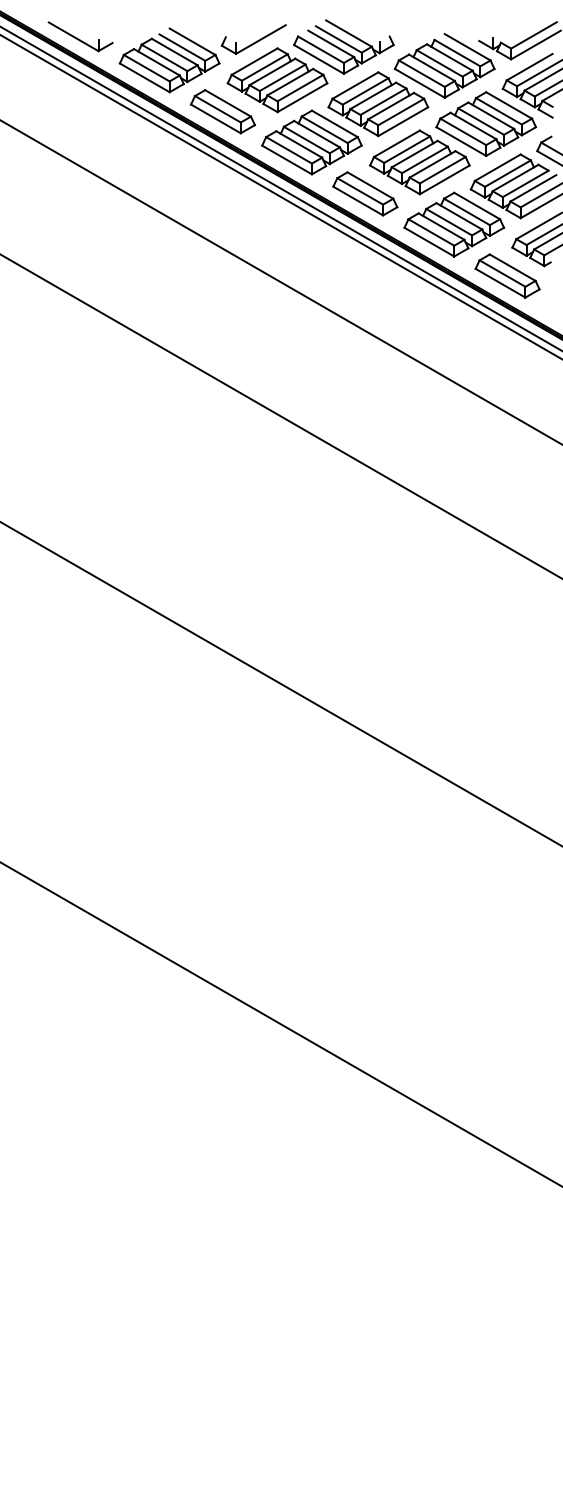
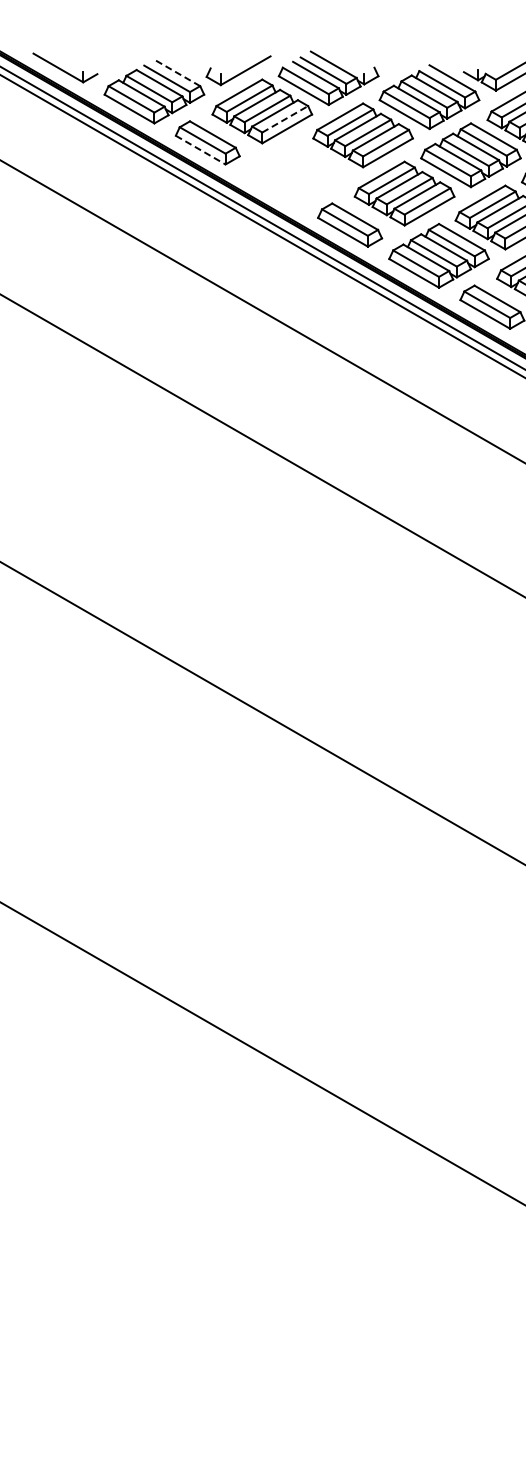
line: (192, 41) -> (177, 72), solid -> dashed
line: (300, 87) -> (285, 118), solid -> dashed
line: (215, 118) -> (200, 149), solid -> dashed
part: (311, 142) -> (296, 173), removed

